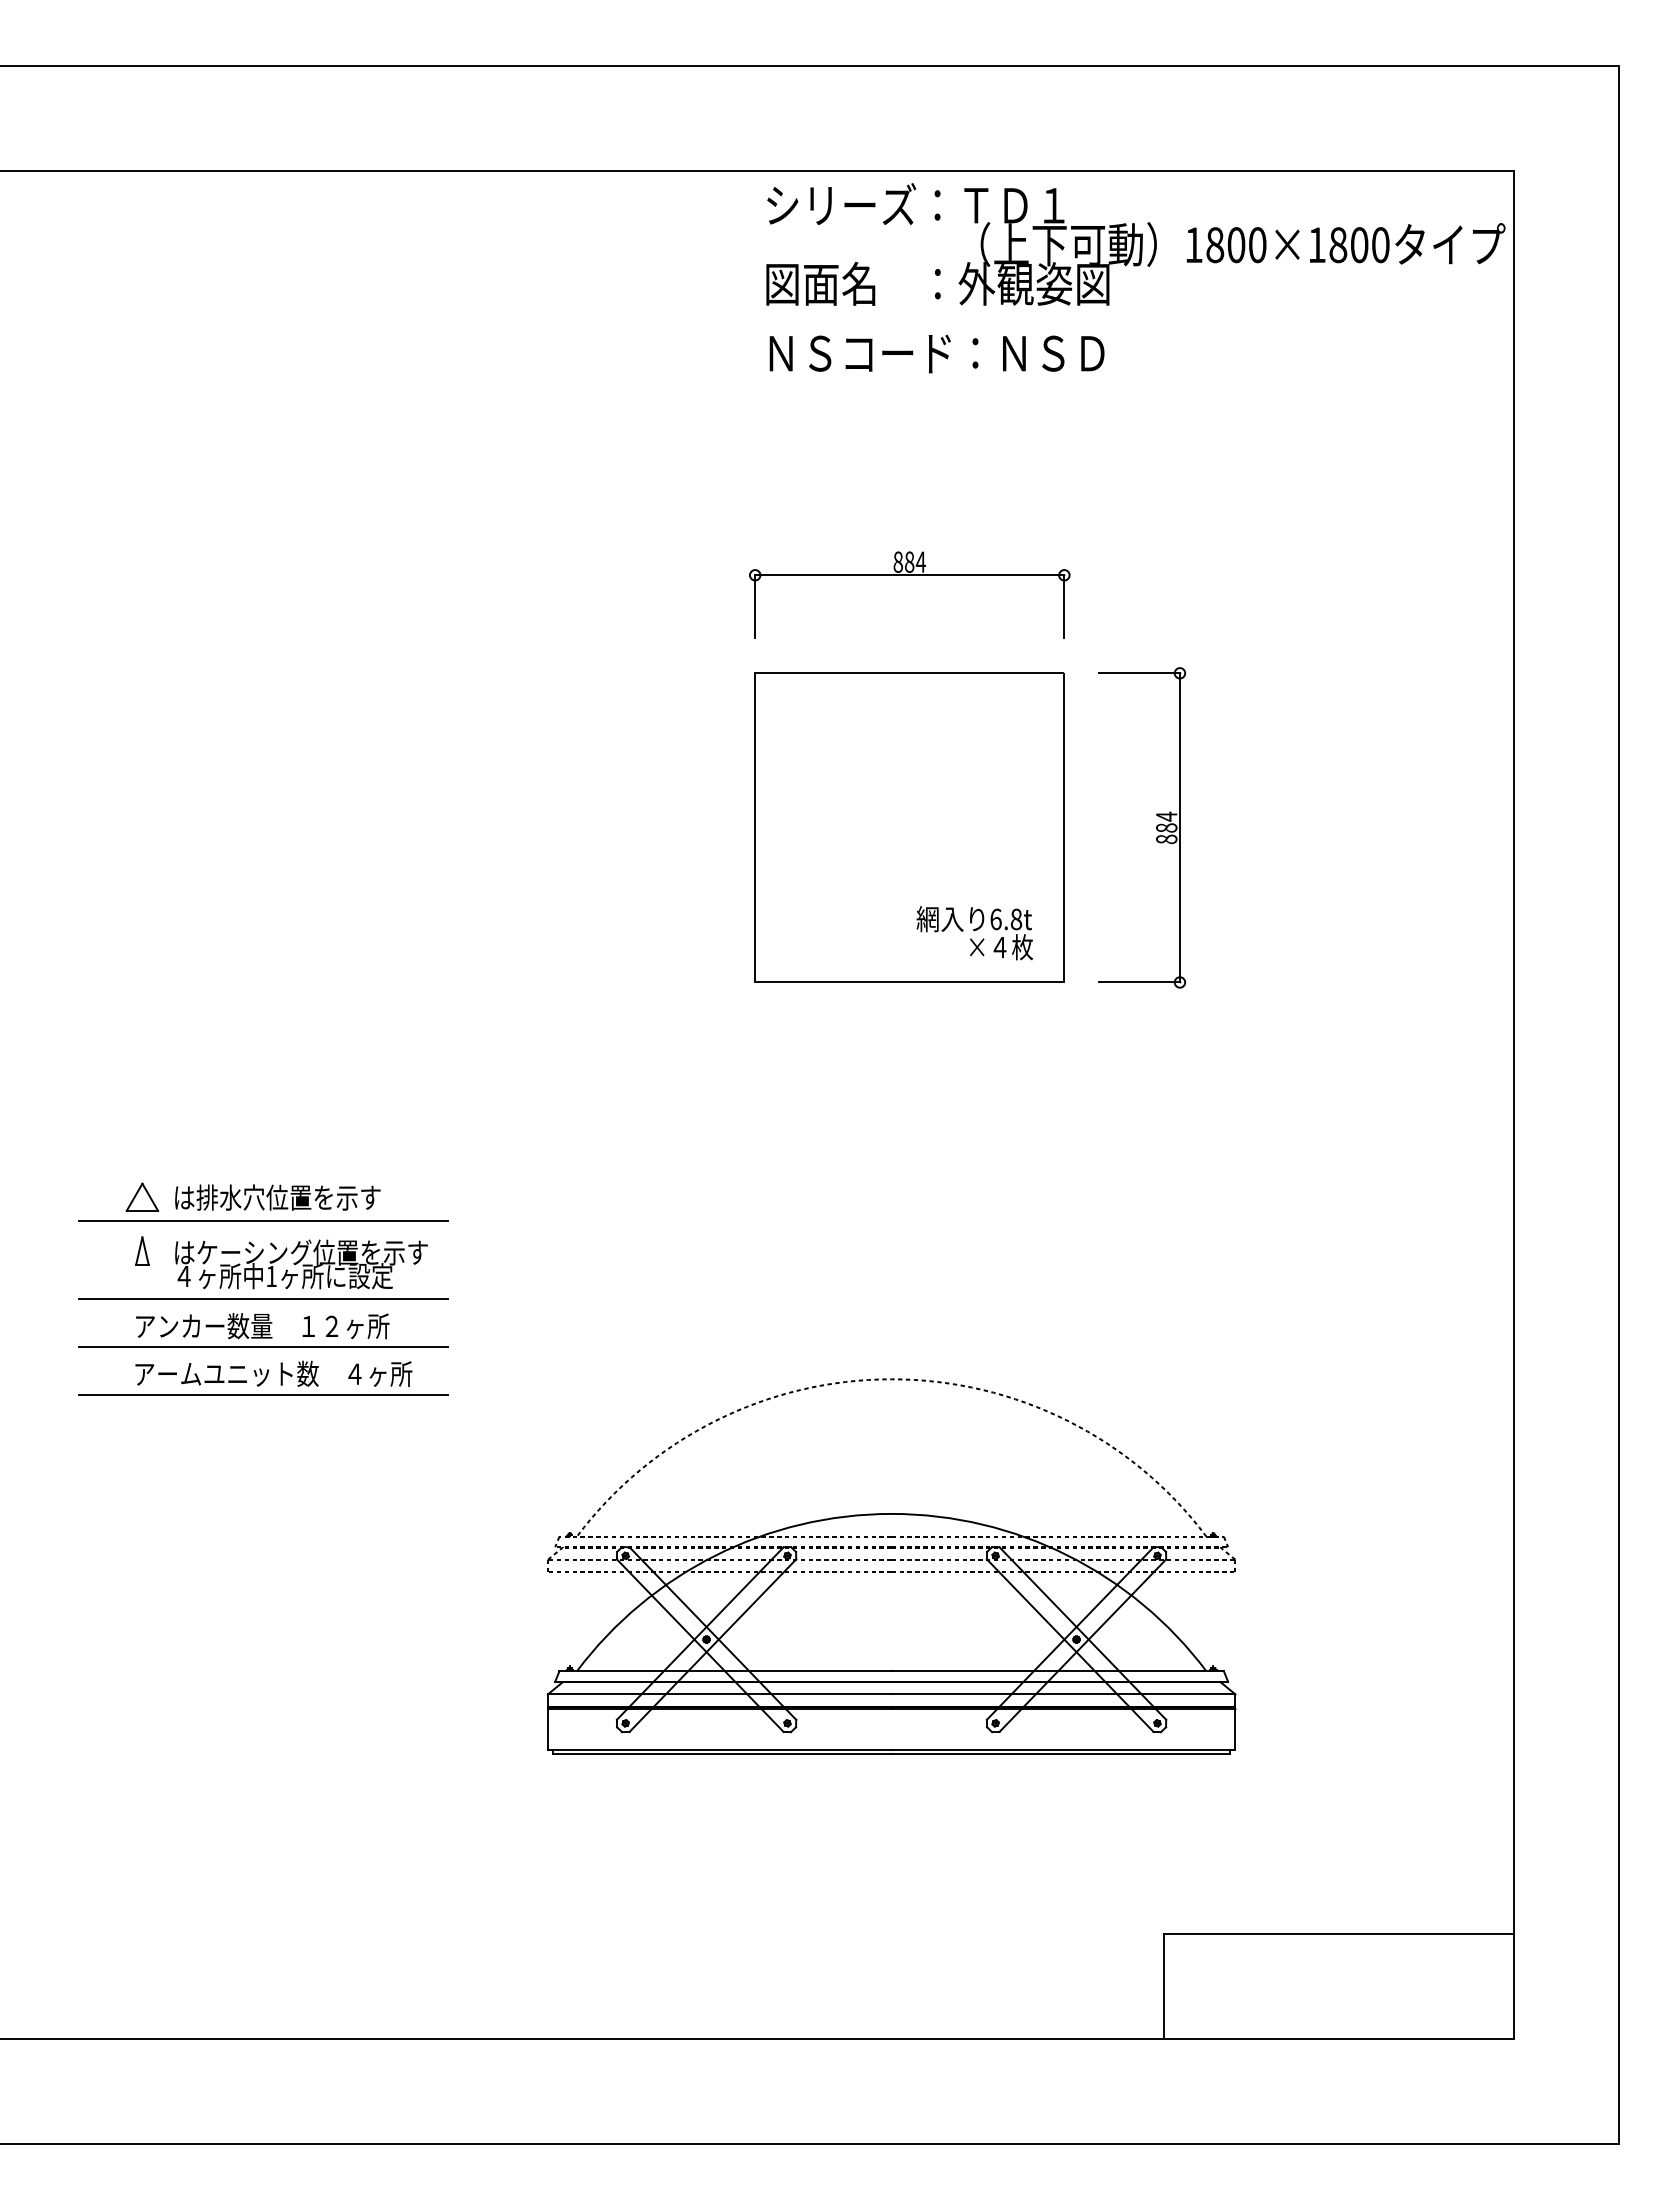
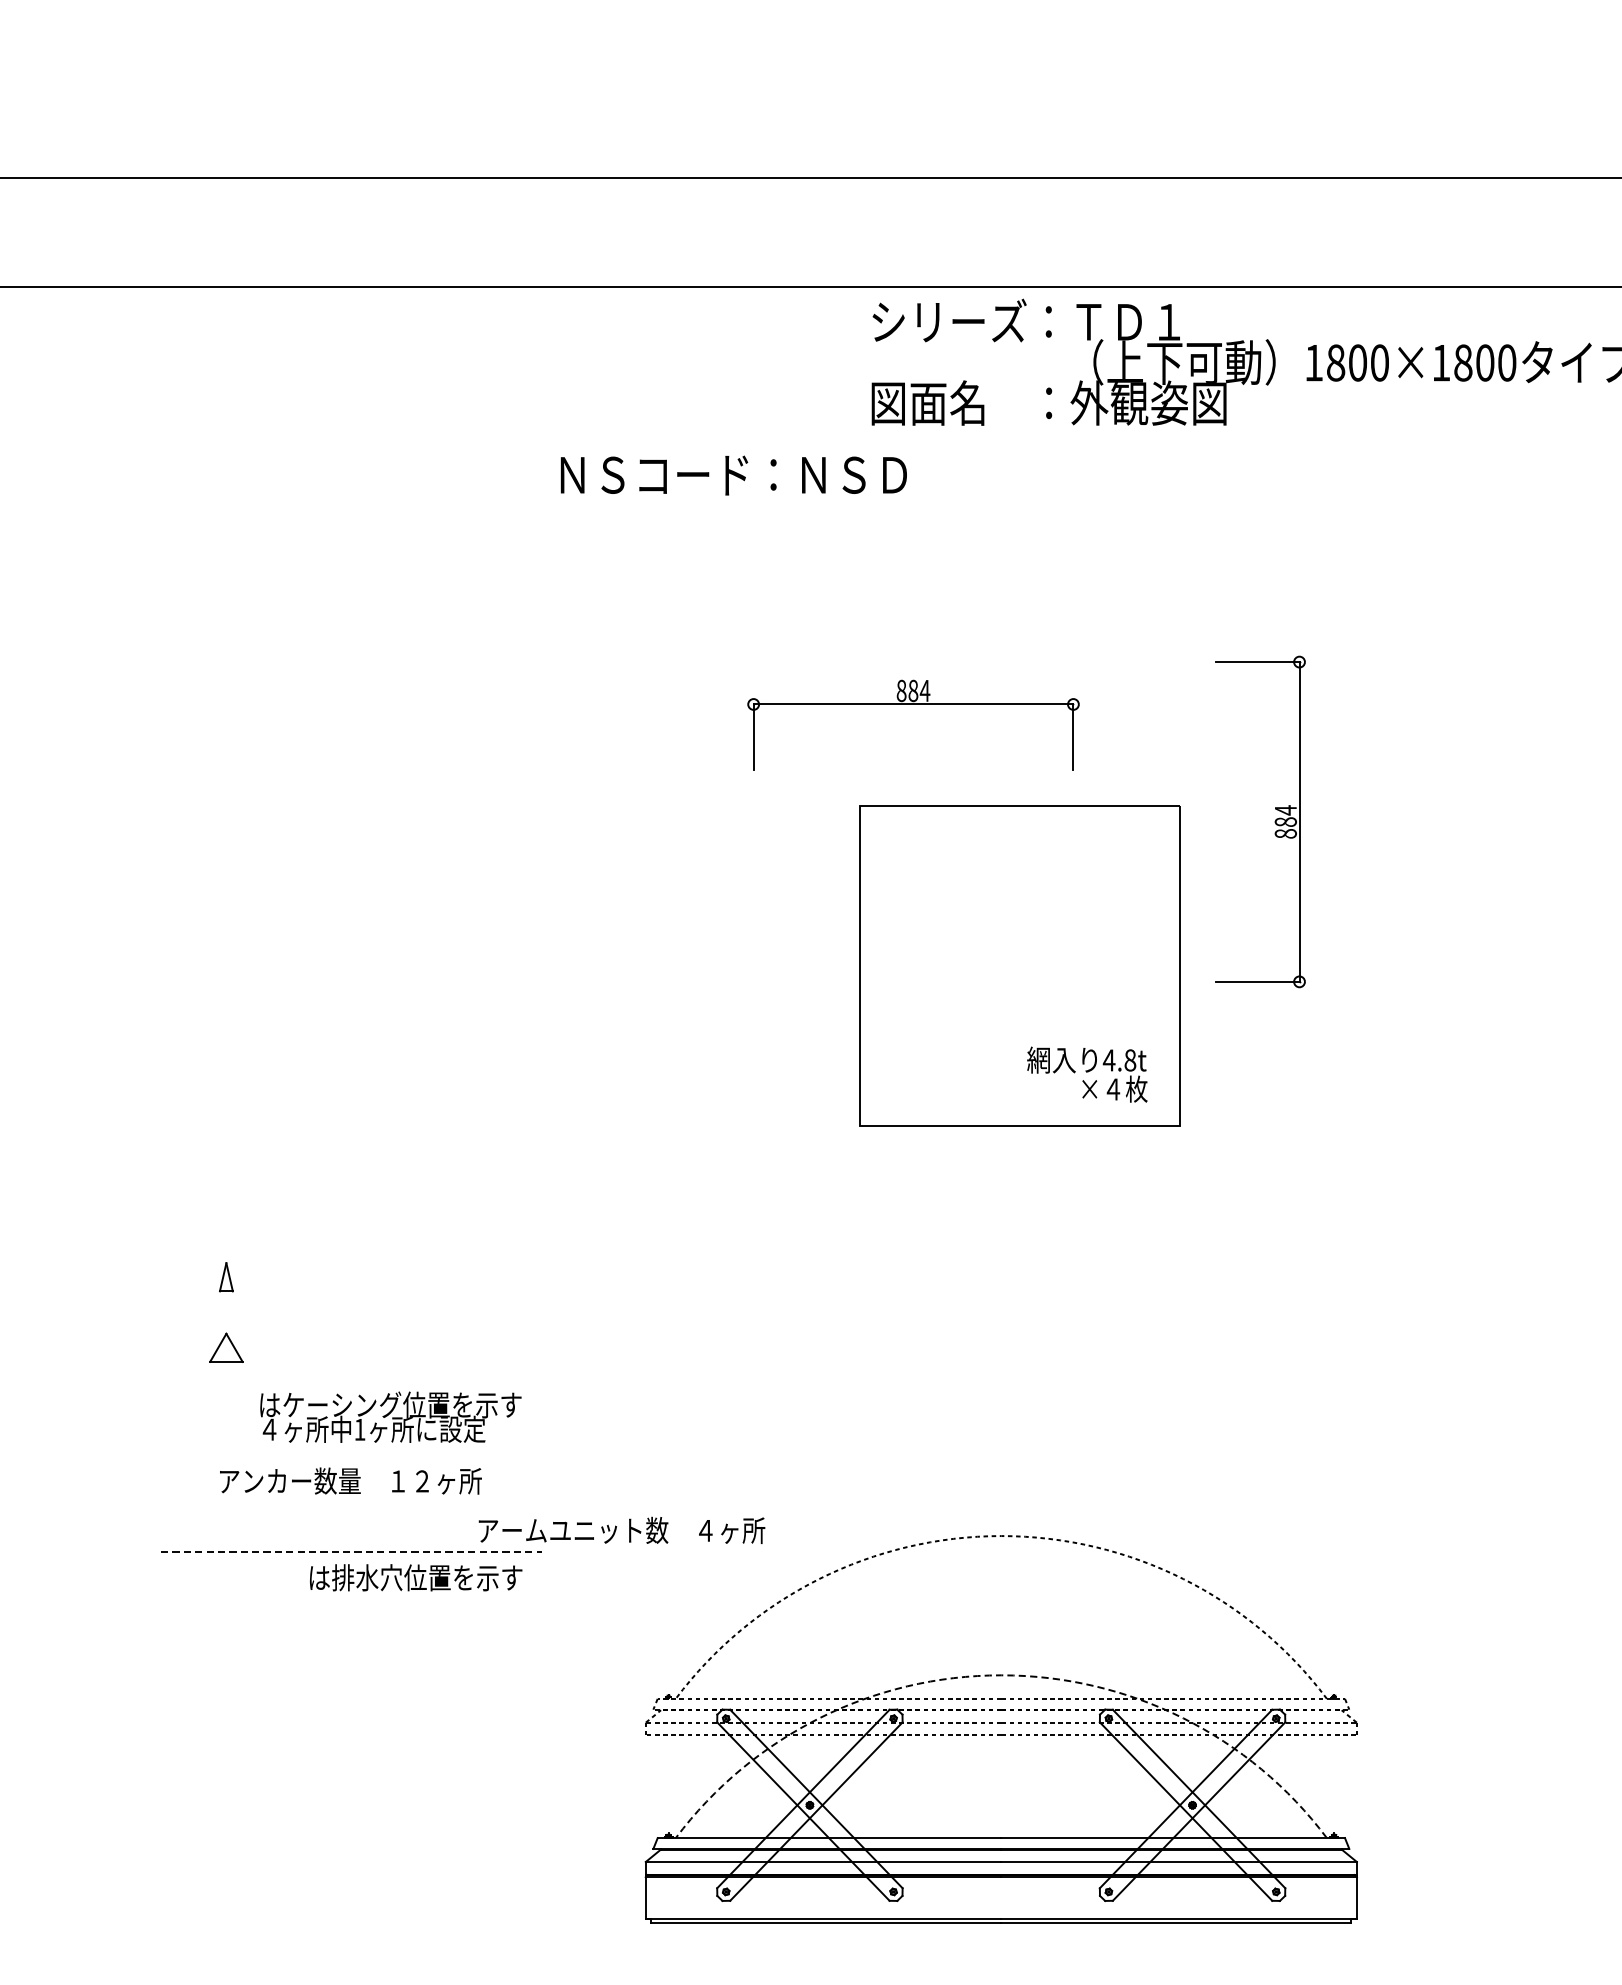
text: (936, 353) -> (733, 475), moved
part: (909, 575) -> (913, 704), moved
part: (1156, 827) -> (1275, 821), moved
text: (995, 919) -> (1108, 1060), 6.8t -> 4.8t
text: (277, 1197) -> (415, 1577), moved
line: (263, 1220) -> (351, 1371), removed
part: (142, 1250) -> (226, 1276), moved
line: (263, 1299) -> (351, 1453), removed
line: (263, 1346) -> (351, 1502), removed
text: (273, 1373) -> (621, 1530), moved
line: (263, 1394) -> (351, 1551), solid -> dashed
arc: (891, 1513) -> (1001, 1674), solid -> dashed

